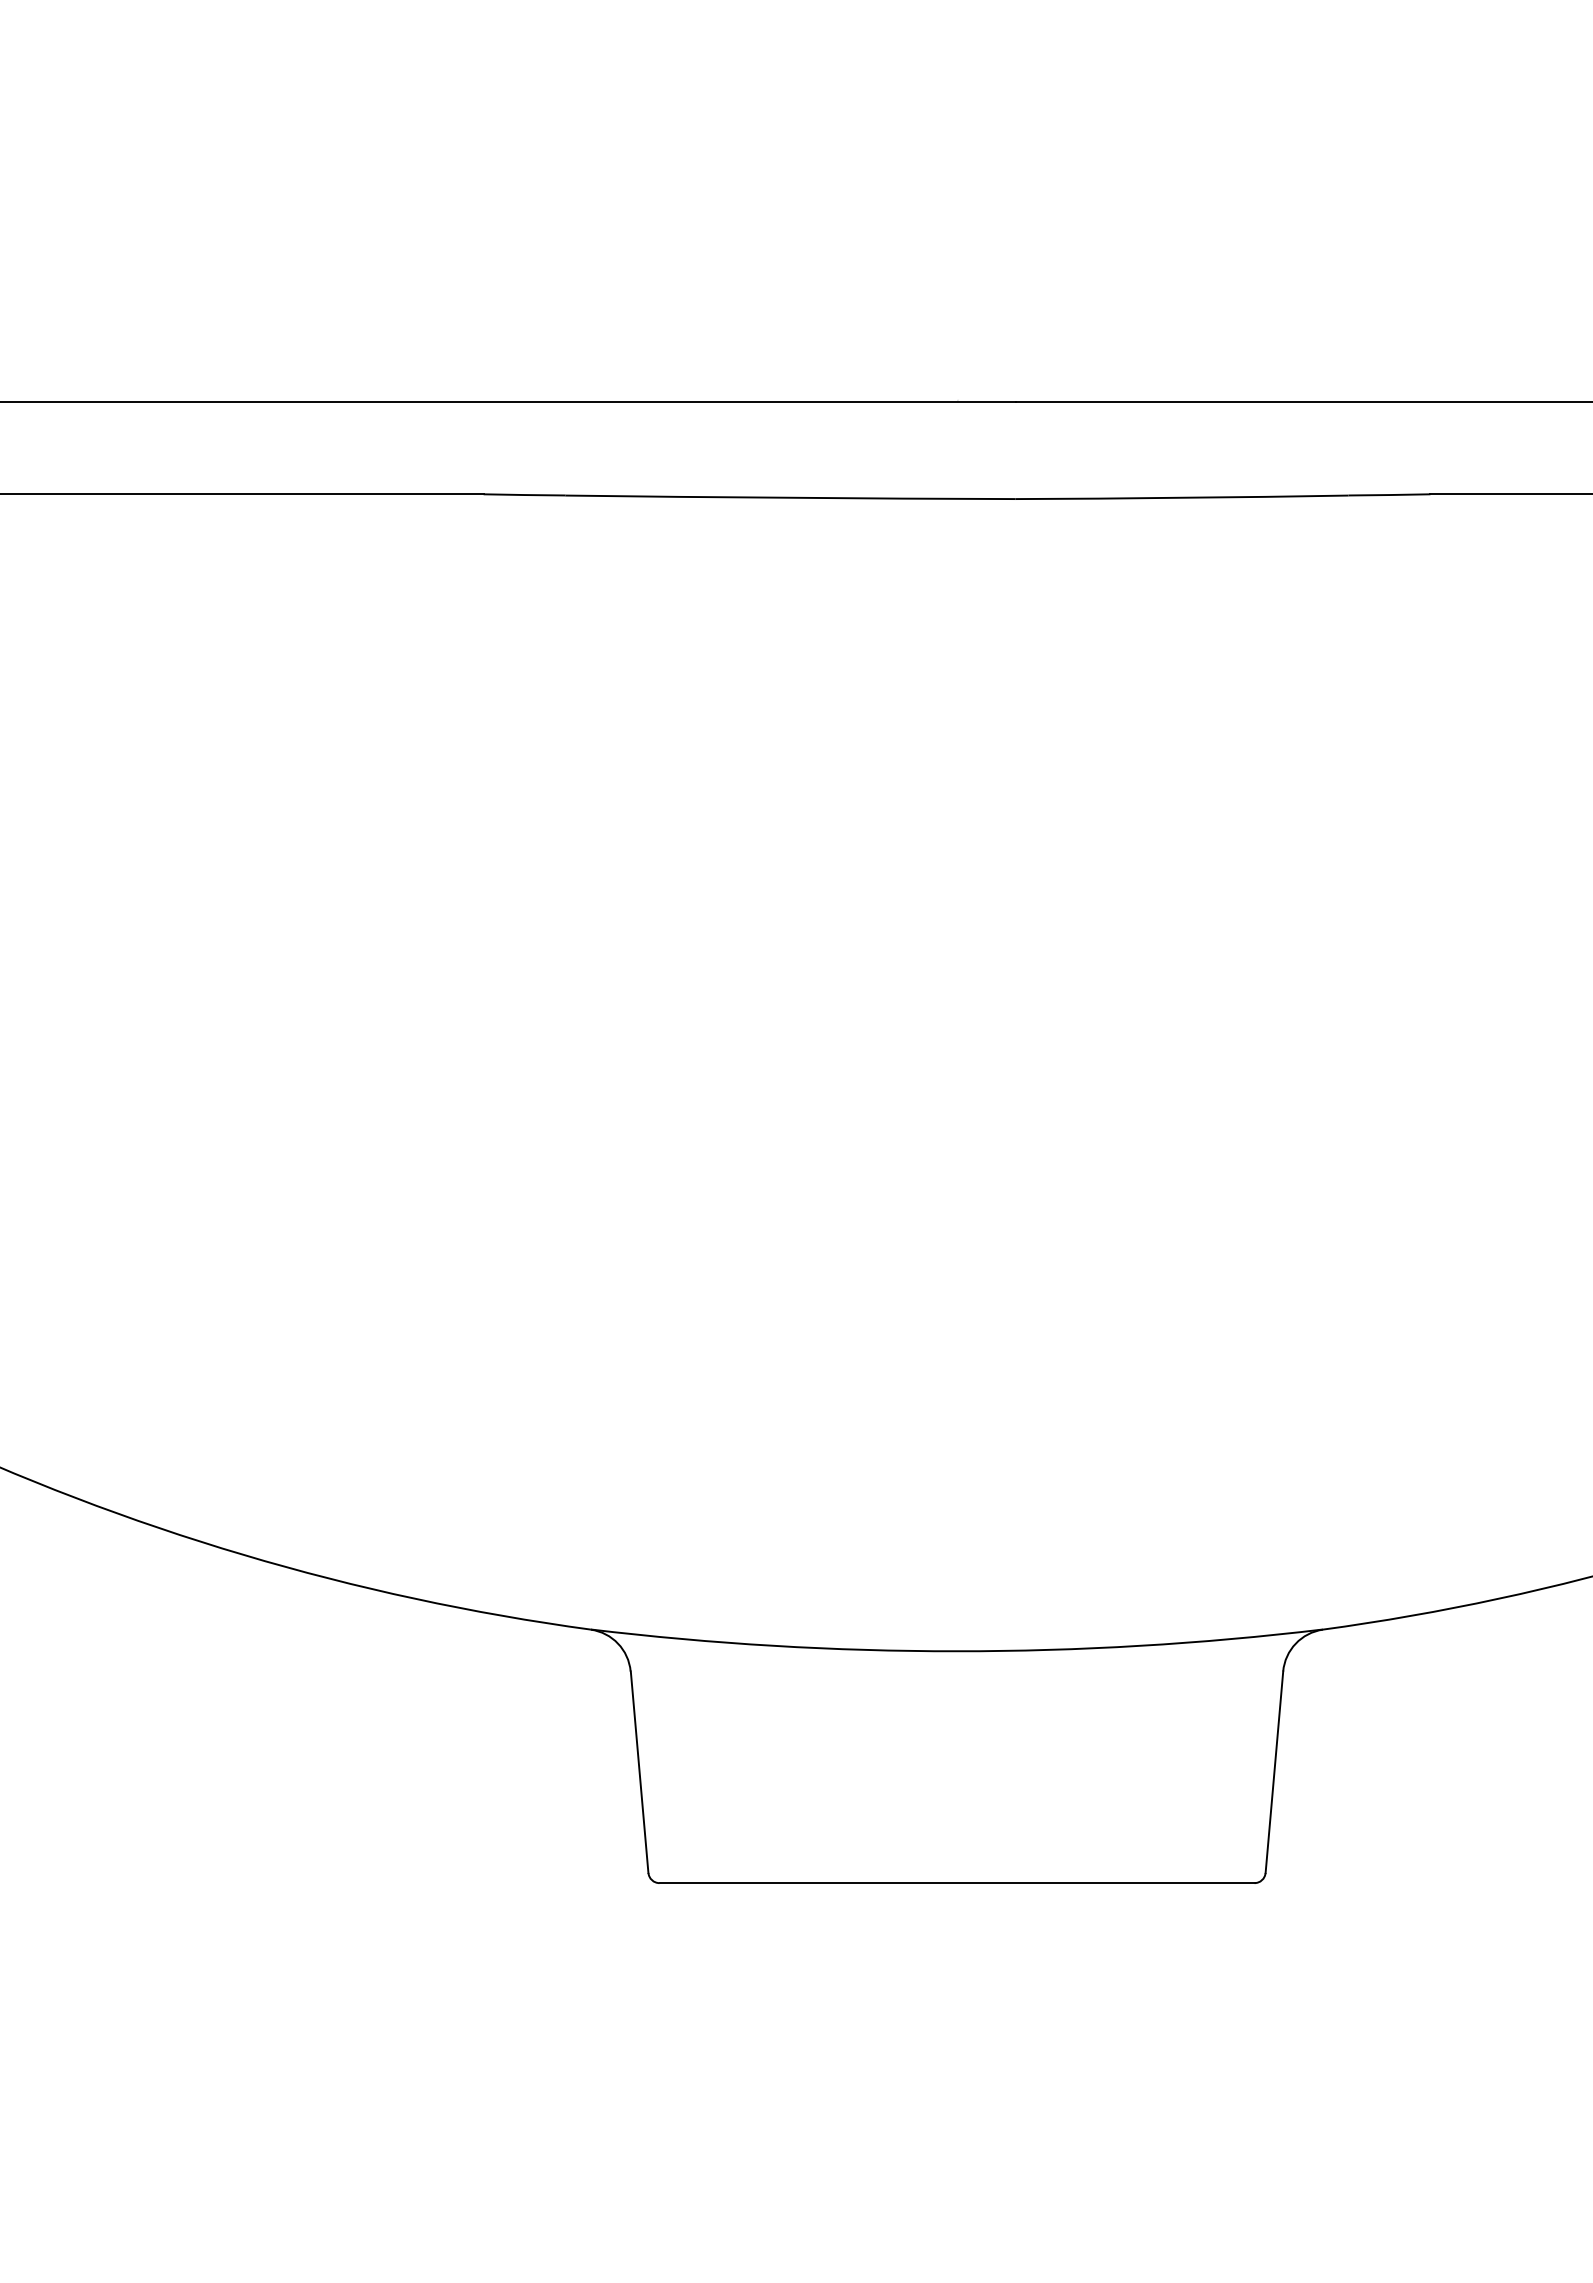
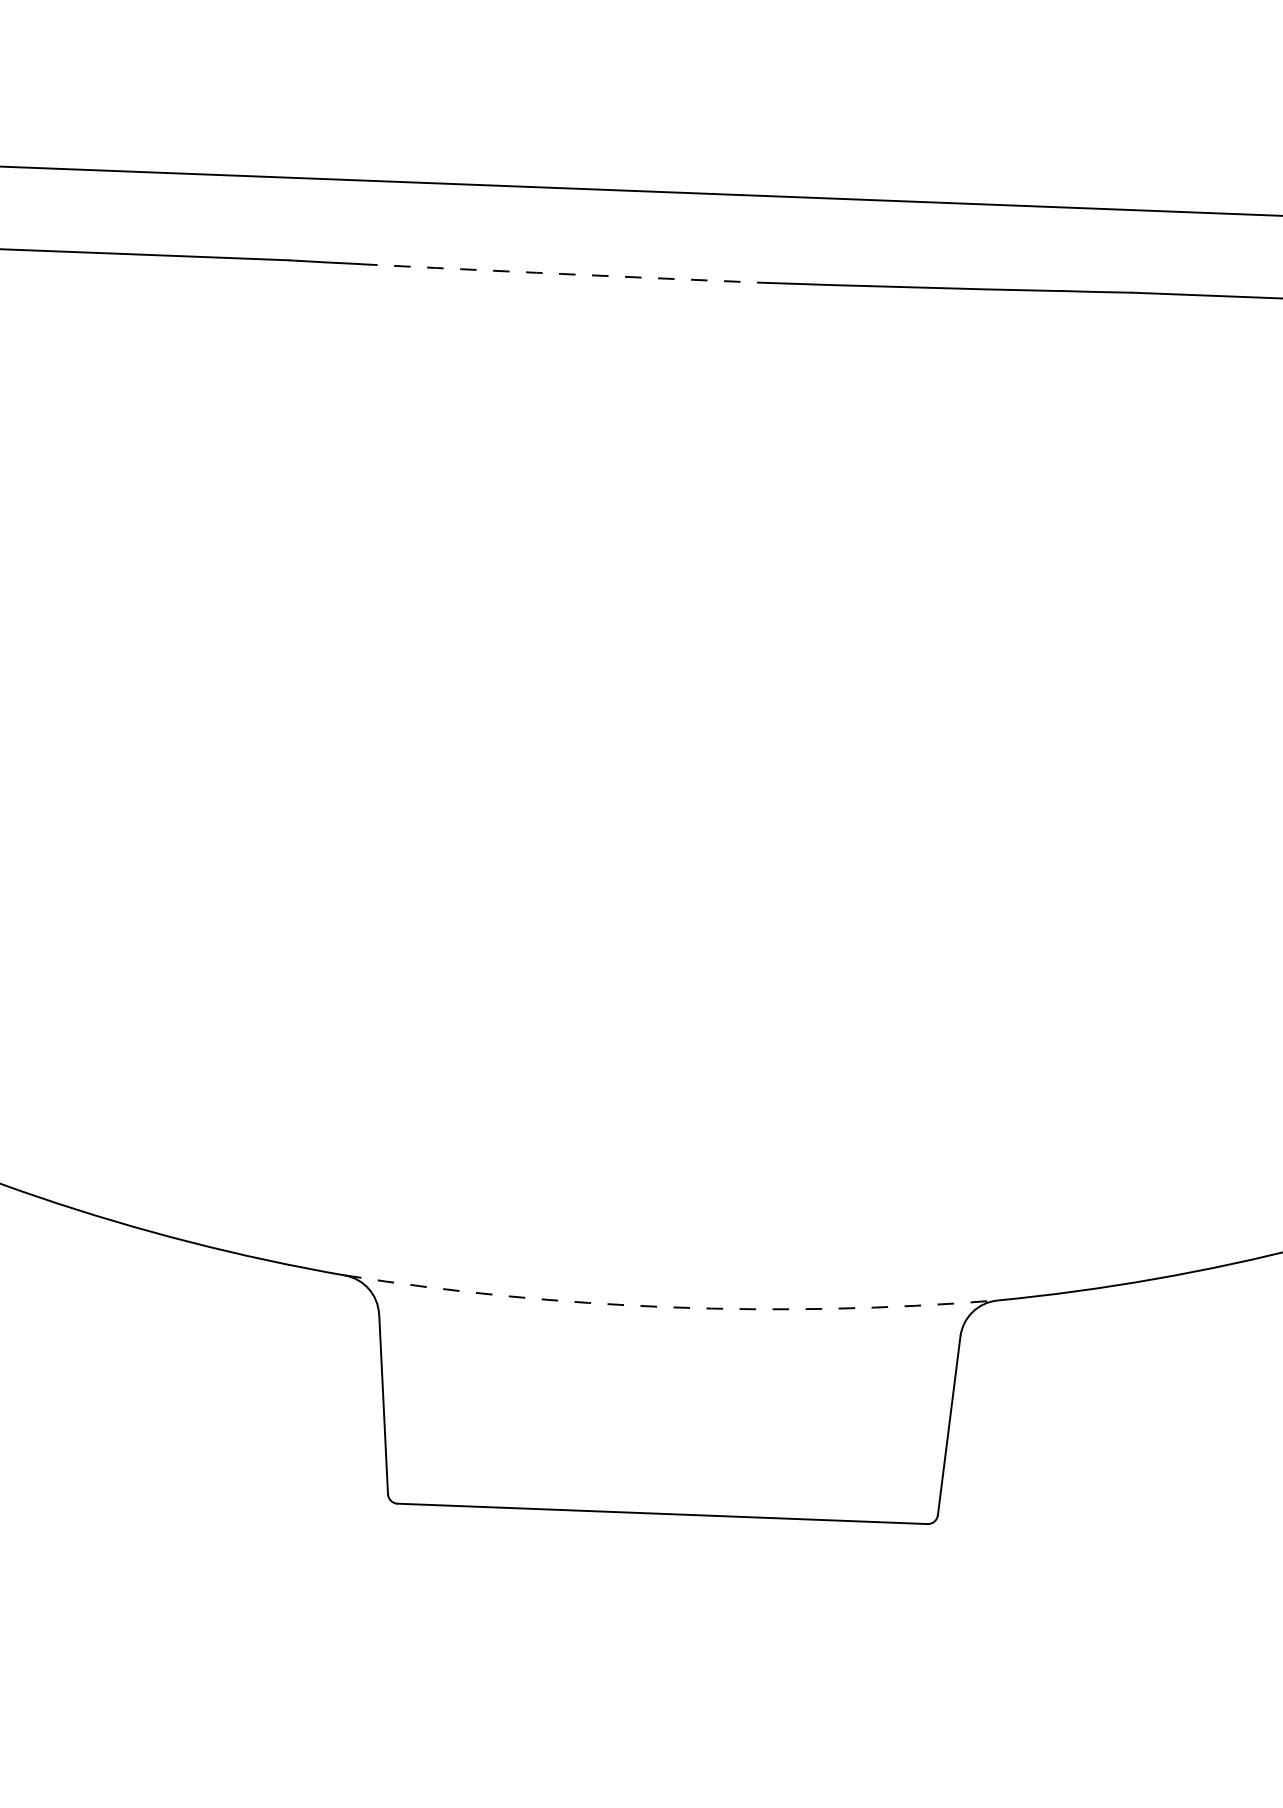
arc: (790, 497) -> (561, 273), solid -> dashed
arc: (956, 1651) -> (670, 1307), solid -> dashed

